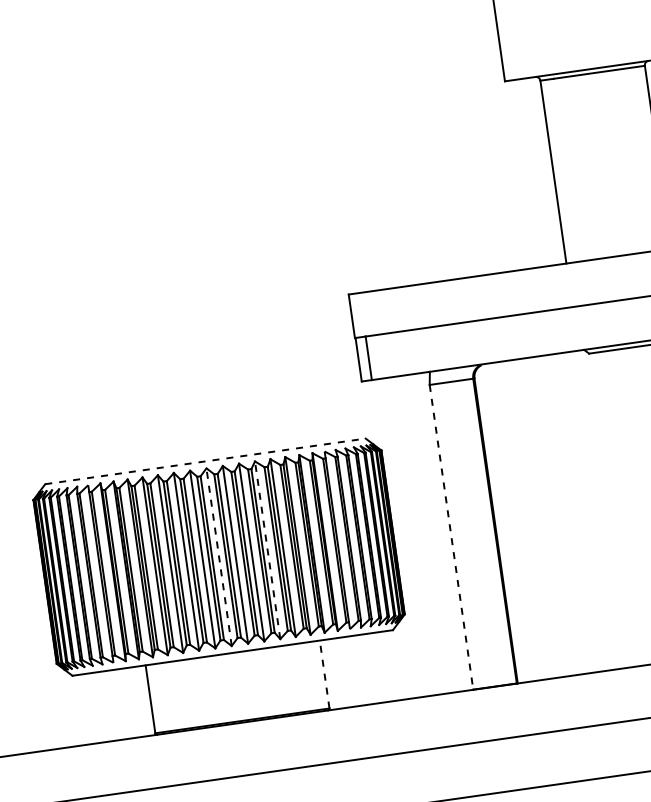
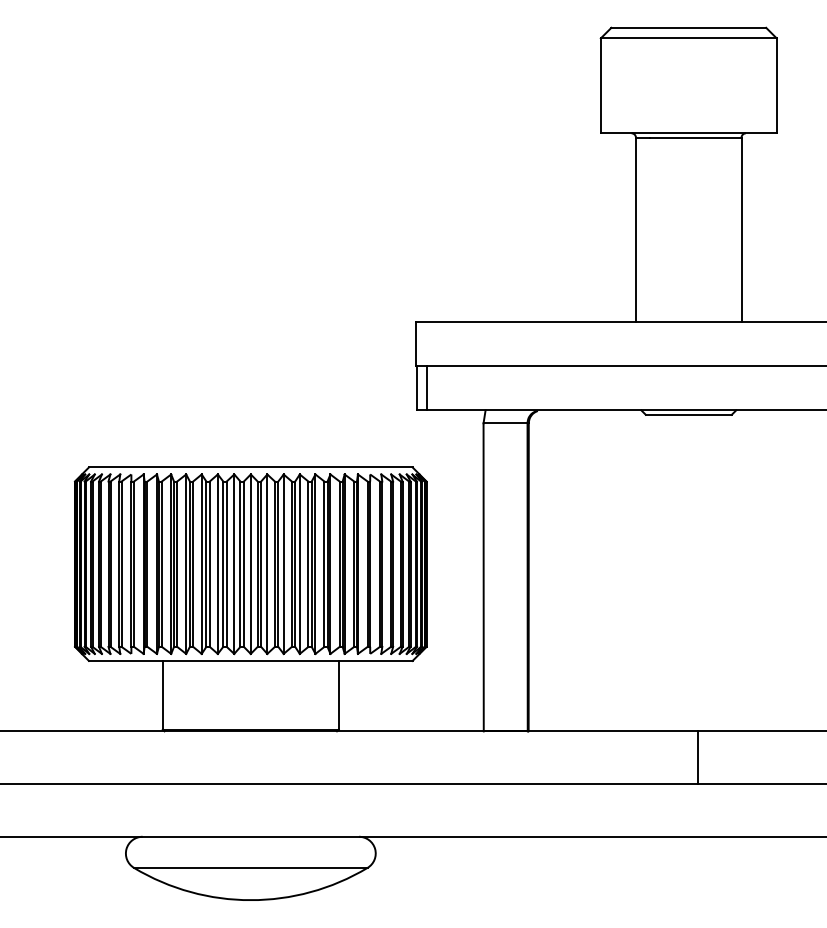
line: (205, 461) -> (250, 467), dashed -> solid
line: (451, 537) -> (483, 577), dashed -> solid
line: (267, 550) -> (299, 564), dashed -> solid
line: (218, 557) -> (250, 564), dashed -> solid
line: (324, 673) -> (338, 694), dashed -> solid

